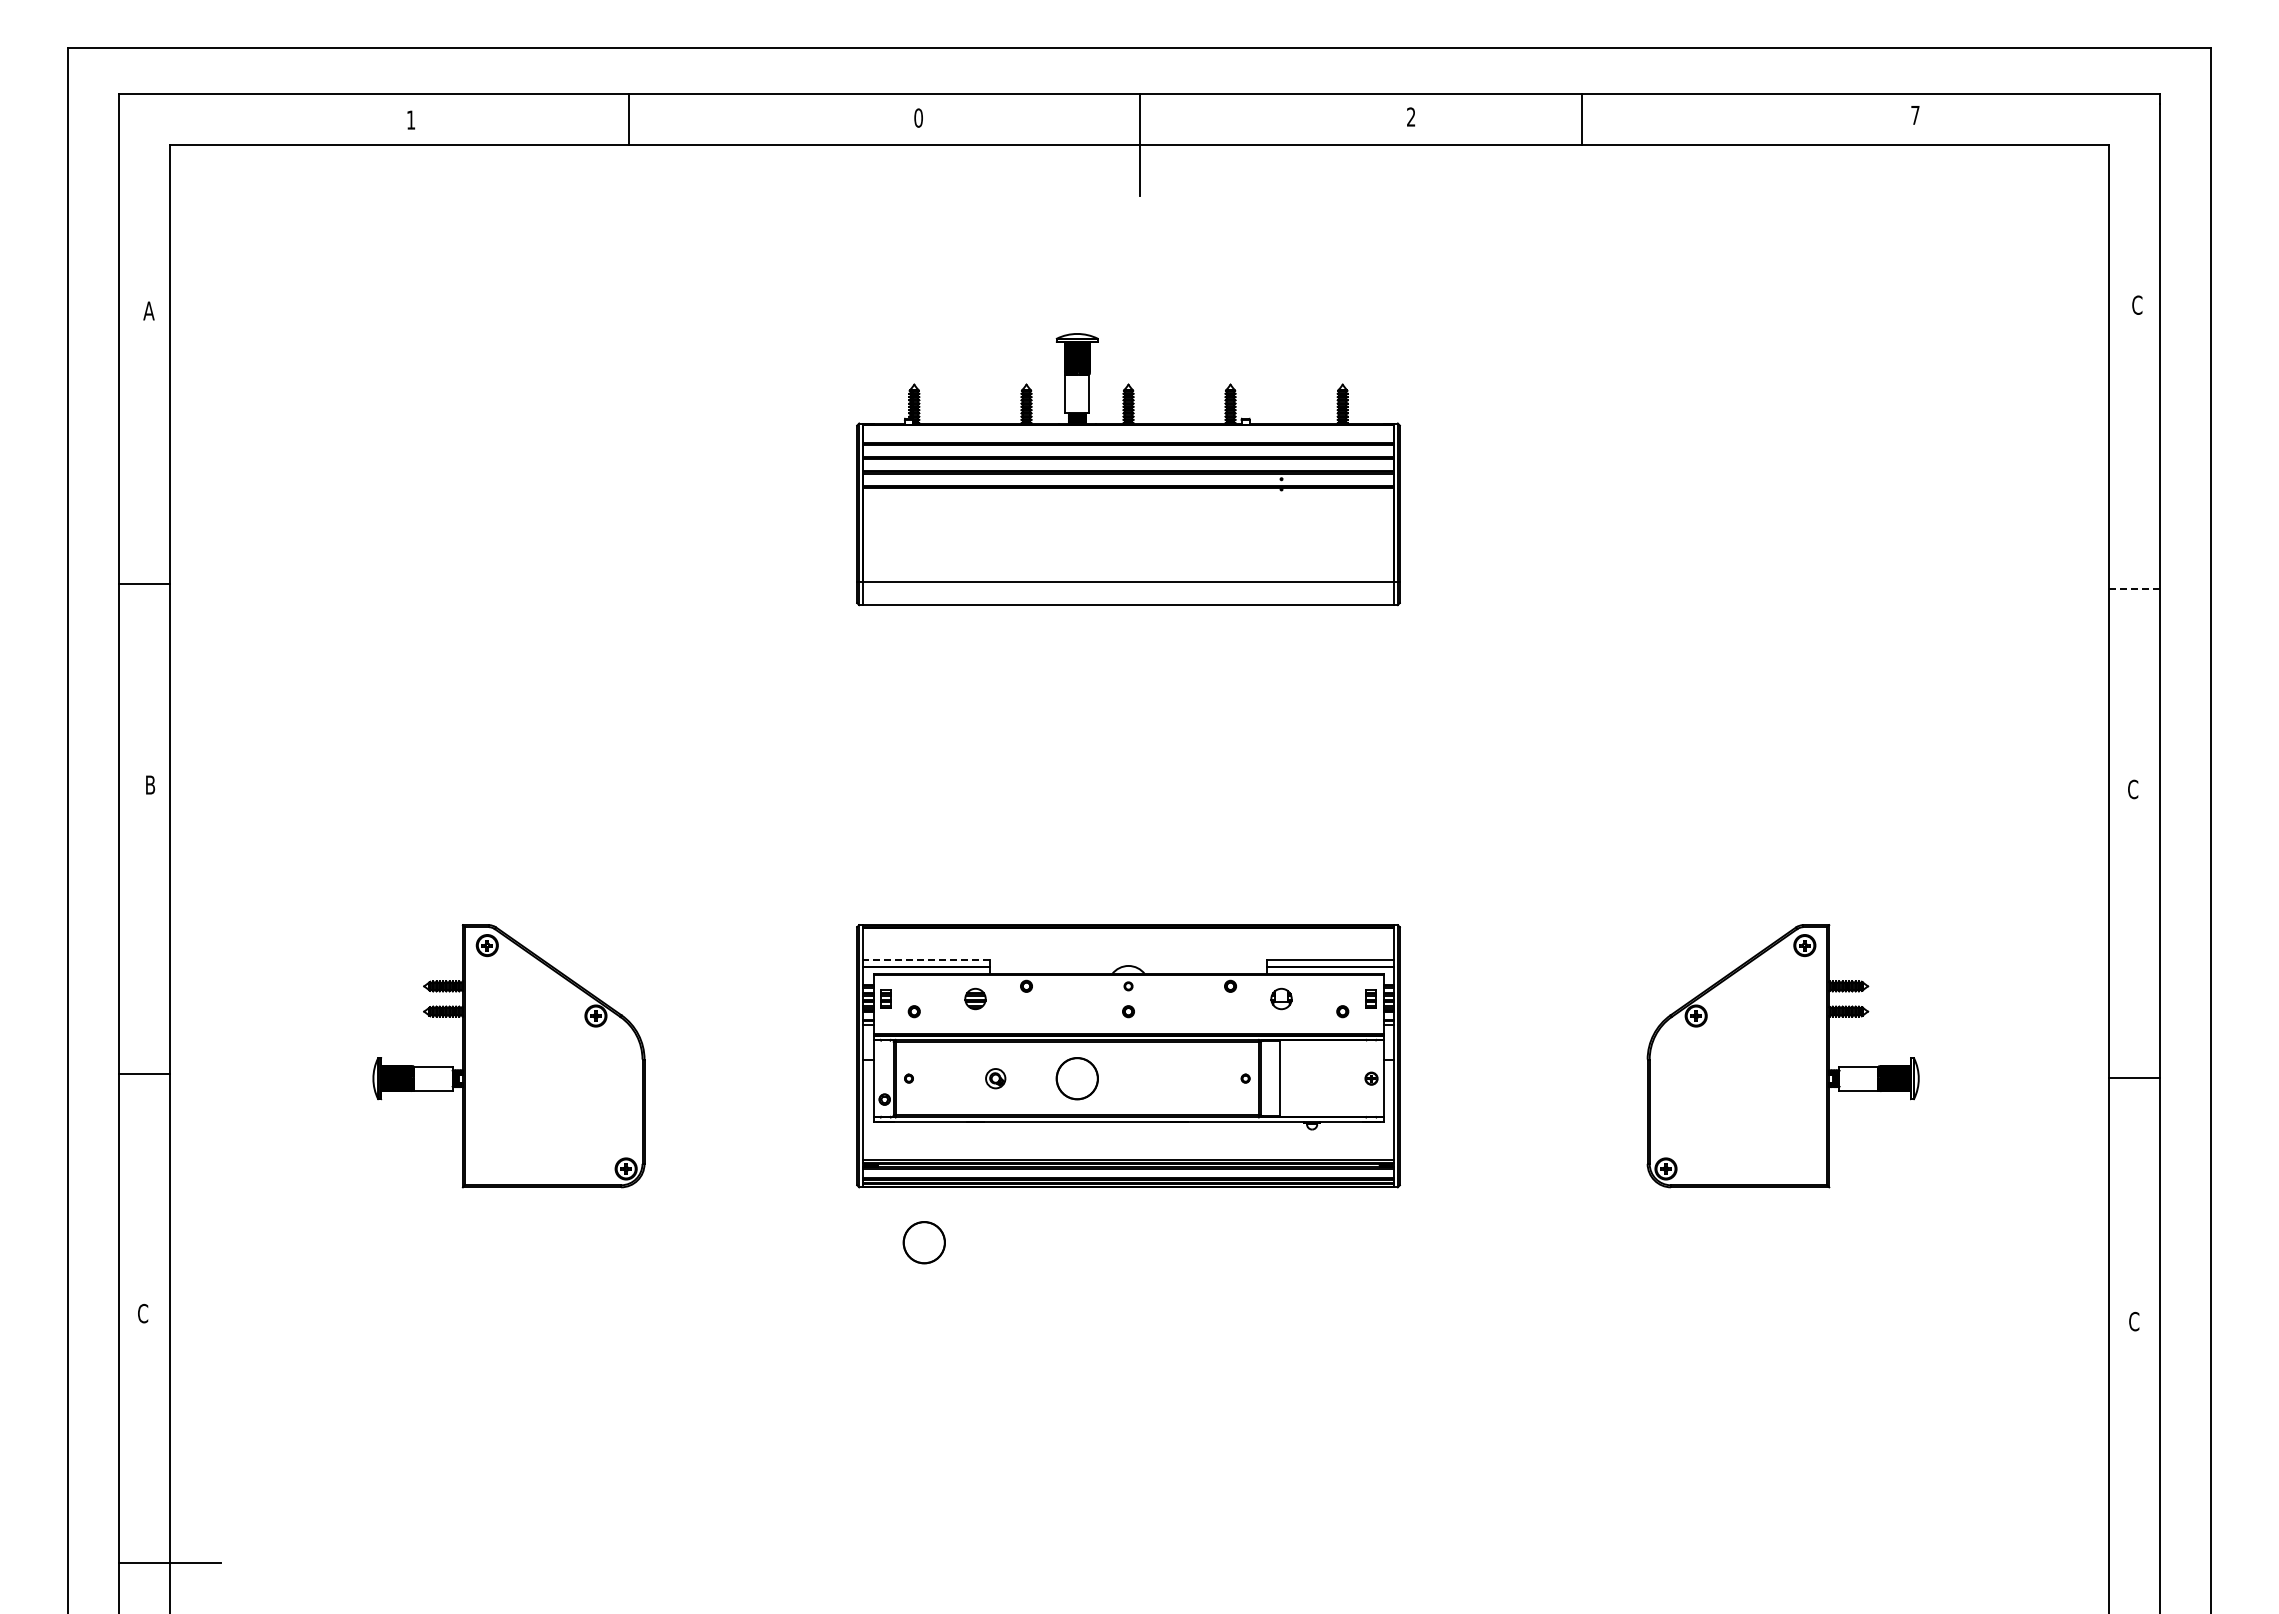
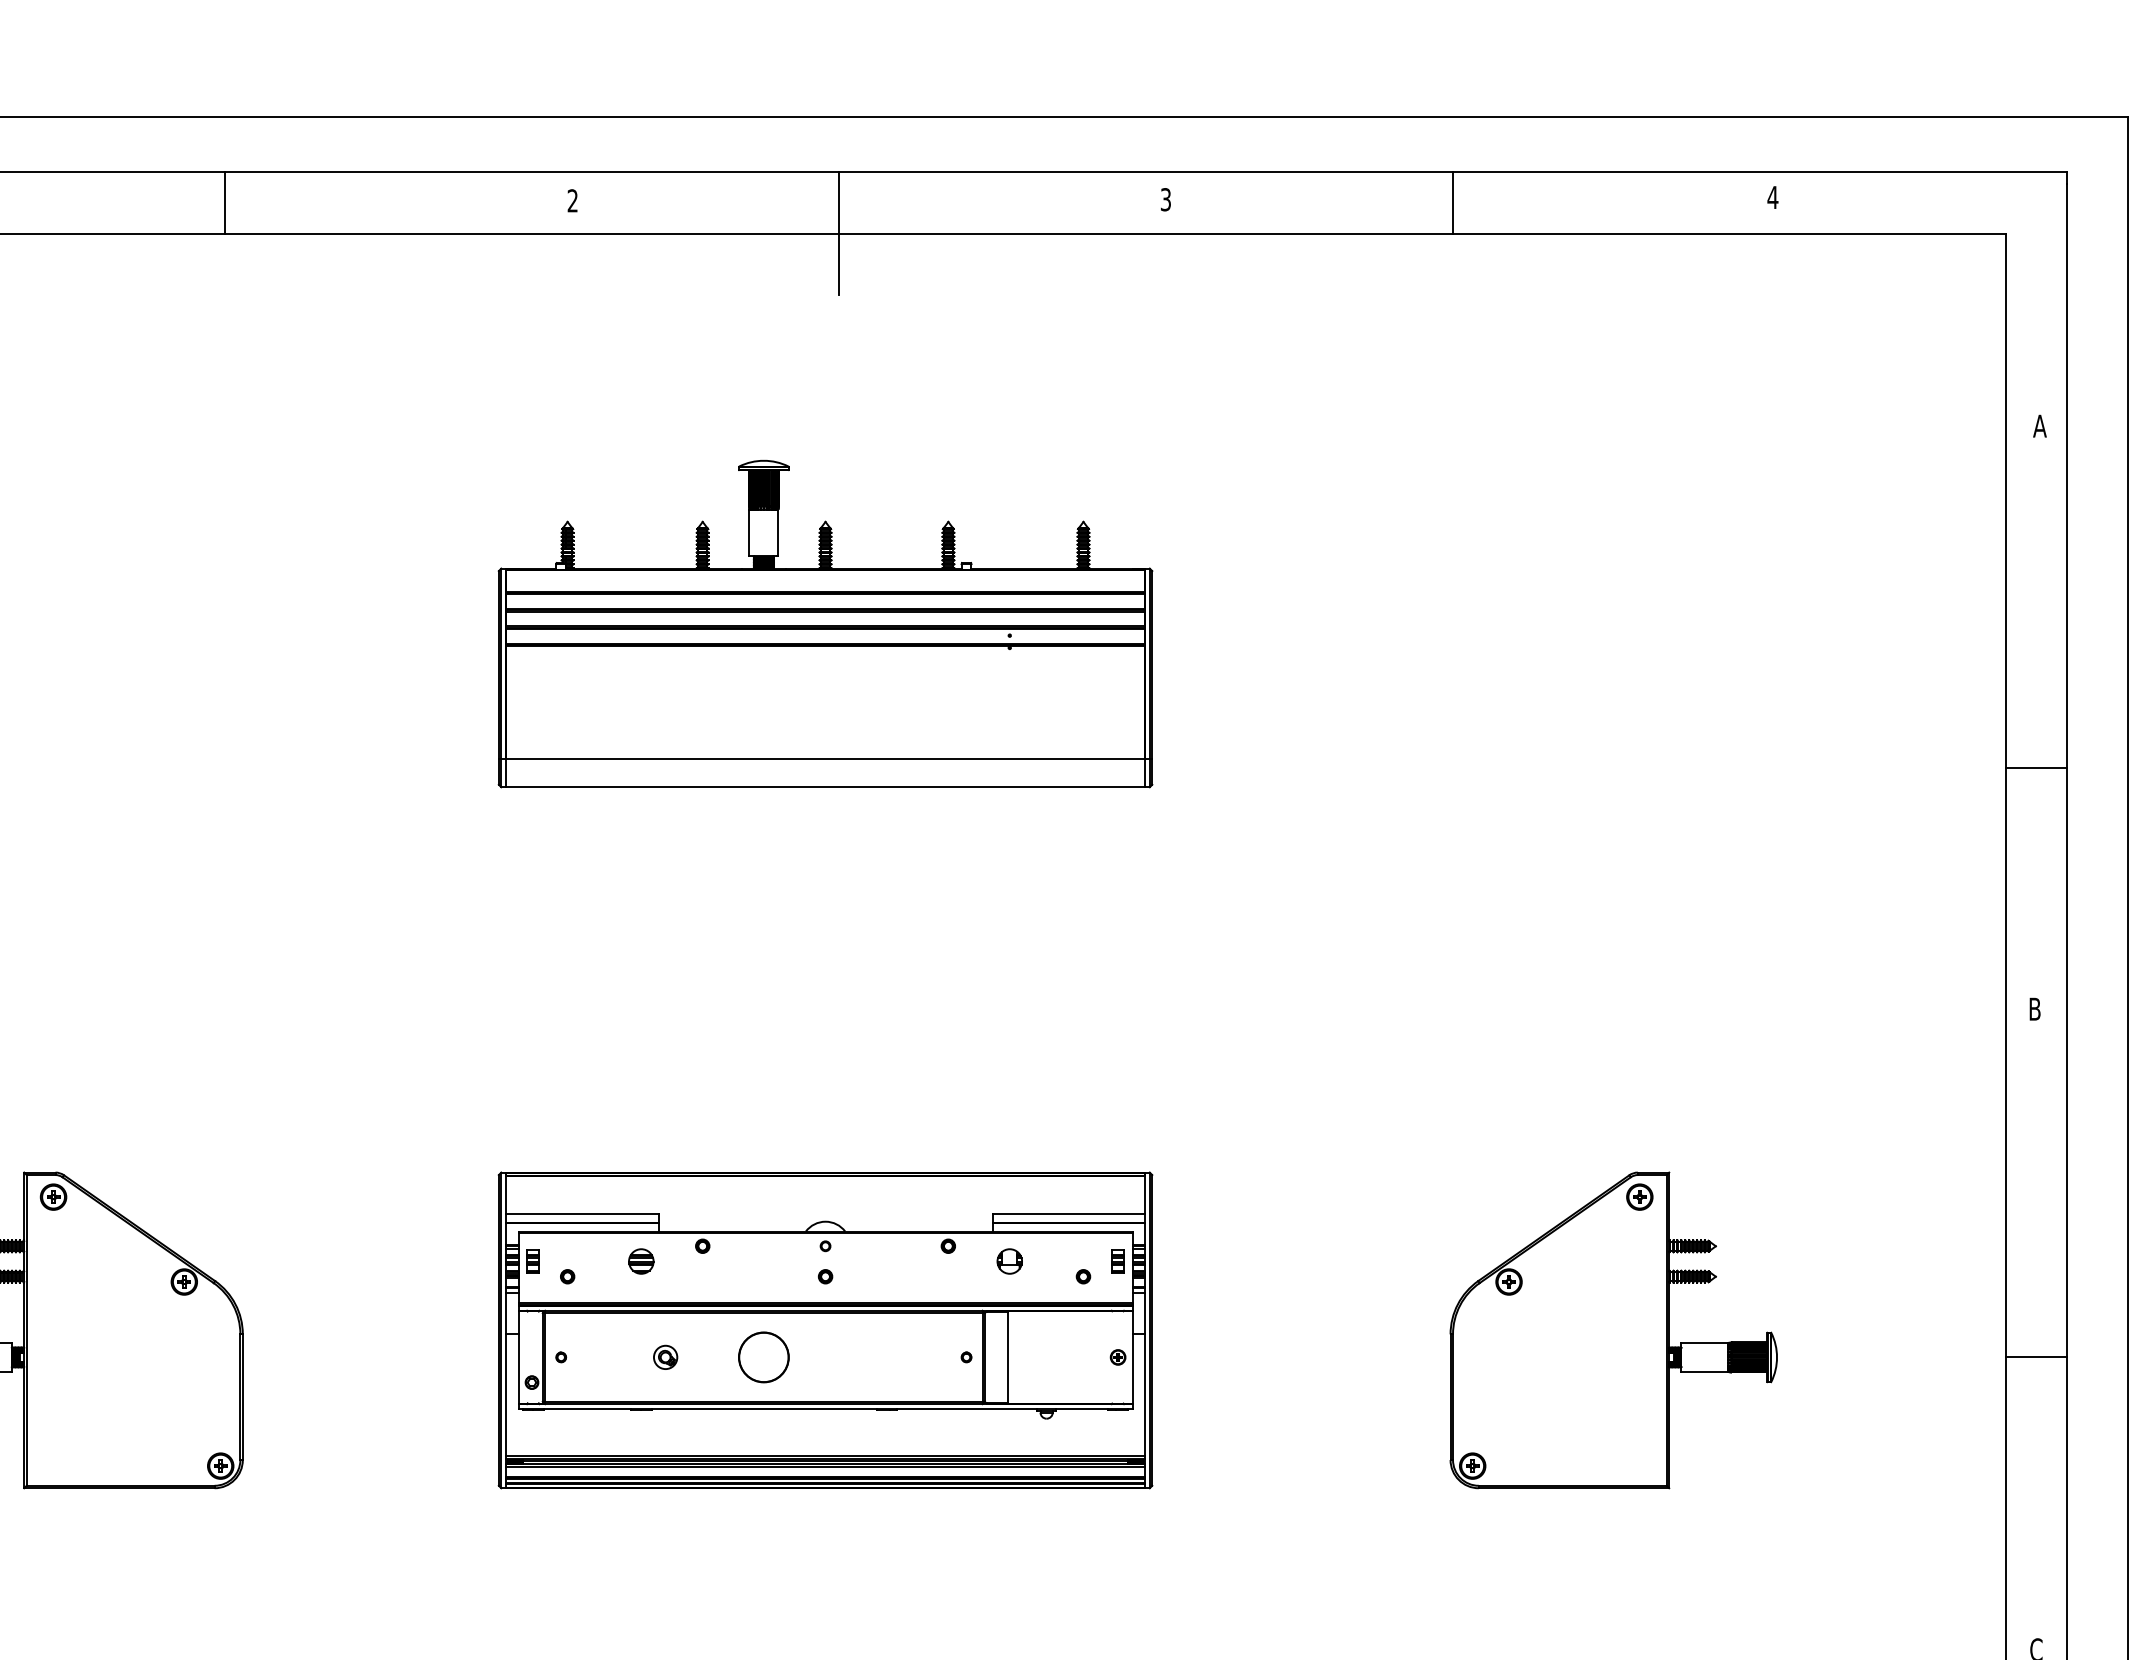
text: (1914, 115) -> (1771, 197), 7 -> 4
text: (1411, 116) -> (1166, 198), 2 -> 3
text: (918, 117) -> (572, 200), 0 -> 2
line: (1581, 119) -> (1452, 202), moved
text: (2136, 304) -> (2039, 425), C -> A
line: (2134, 588) -> (2036, 767), dashed -> solid
text: (2133, 789) -> (2035, 1009), C -> B
line: (926, 959) -> (582, 1213), dashed -> solid
circle: (923, 1242) -> (578, 1554), removed

